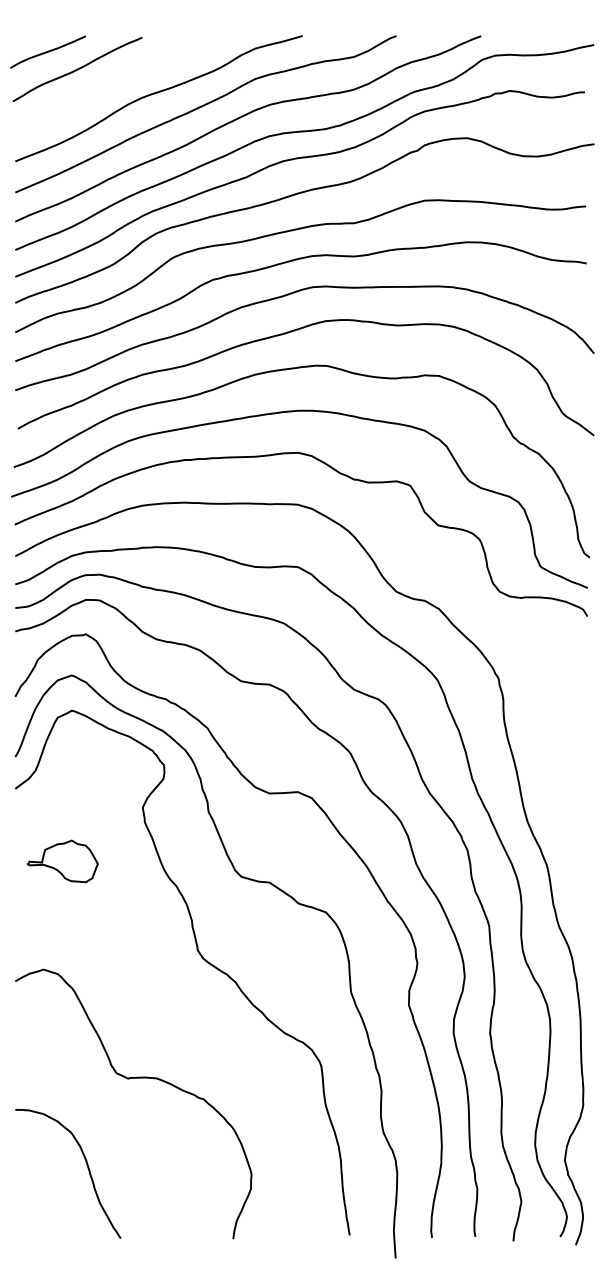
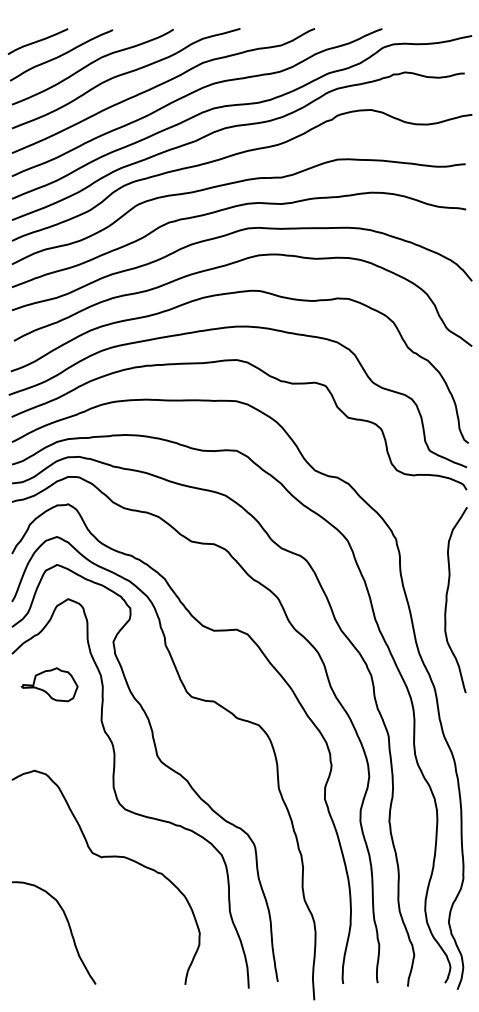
curve: (115, 80) -> (91, 64), added
curve: (563, 755) -> (447, 600), added
curve: (147, 1002) -> (117, 796), added

